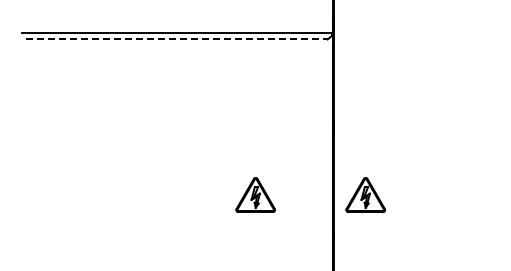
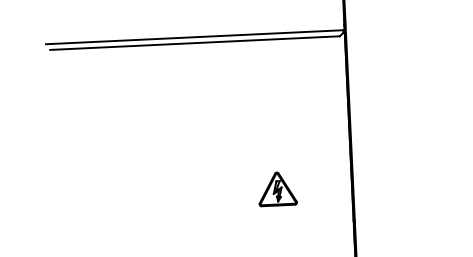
line: (177, 39) -> (195, 43), dashed -> solid
part: (365, 194) -> (383, 183), removed

